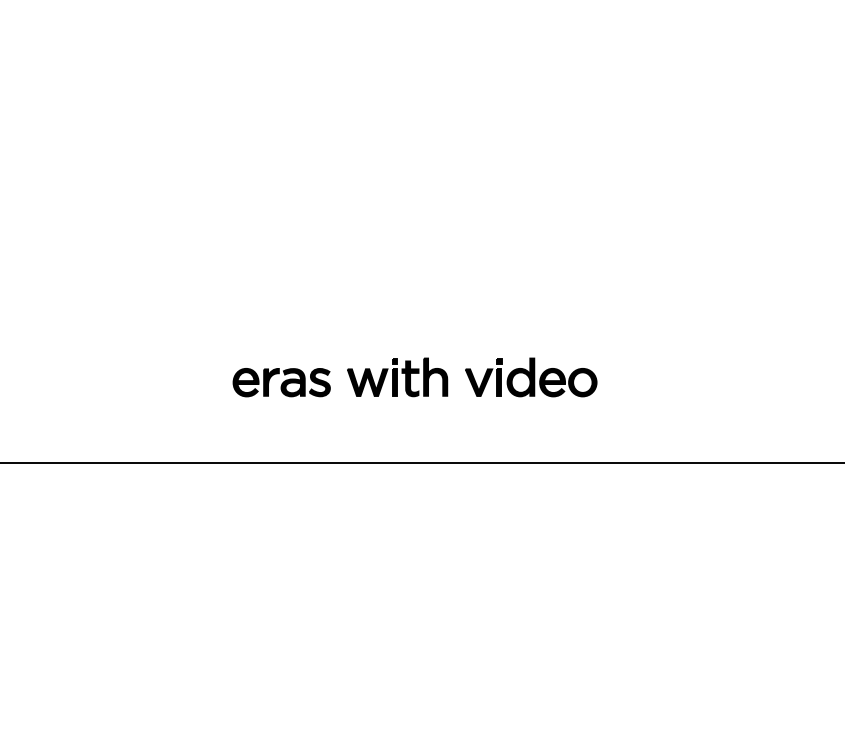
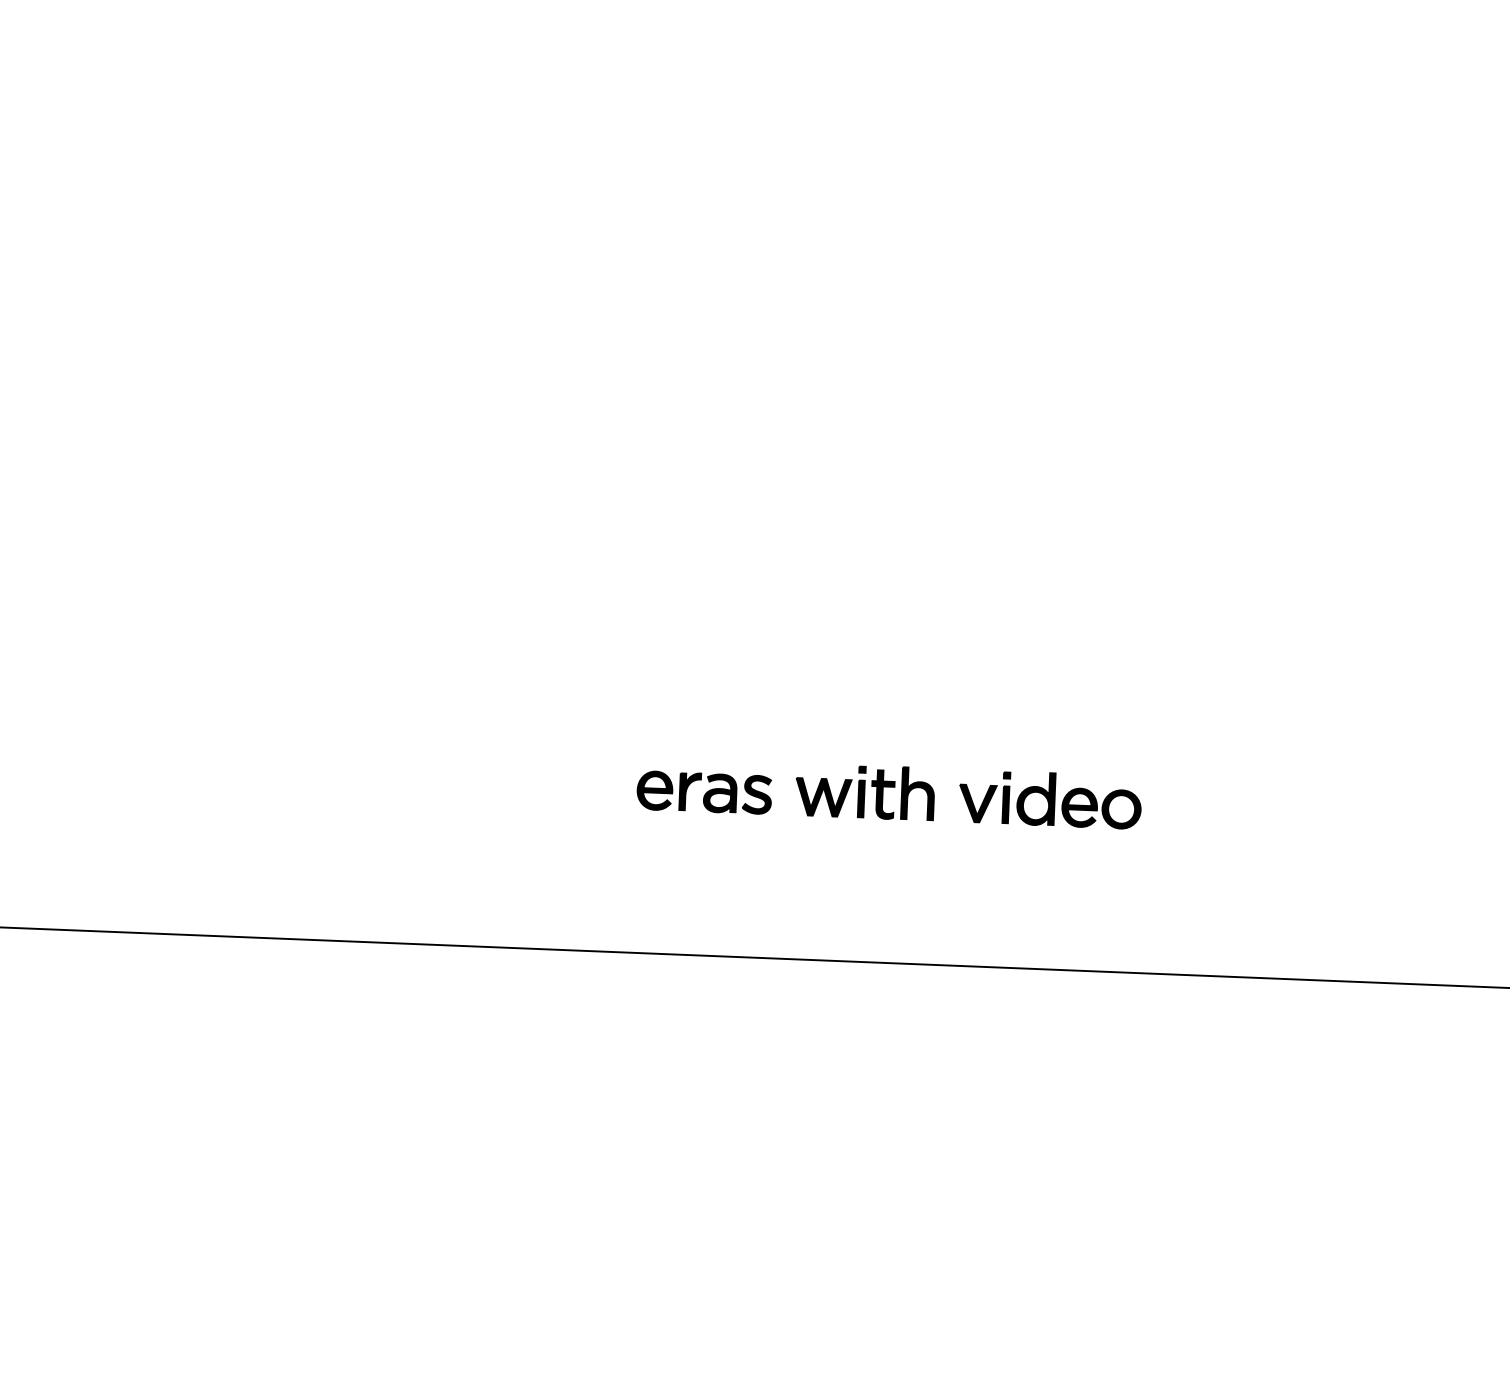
part: (414, 377) -> (888, 792), size x0.7

